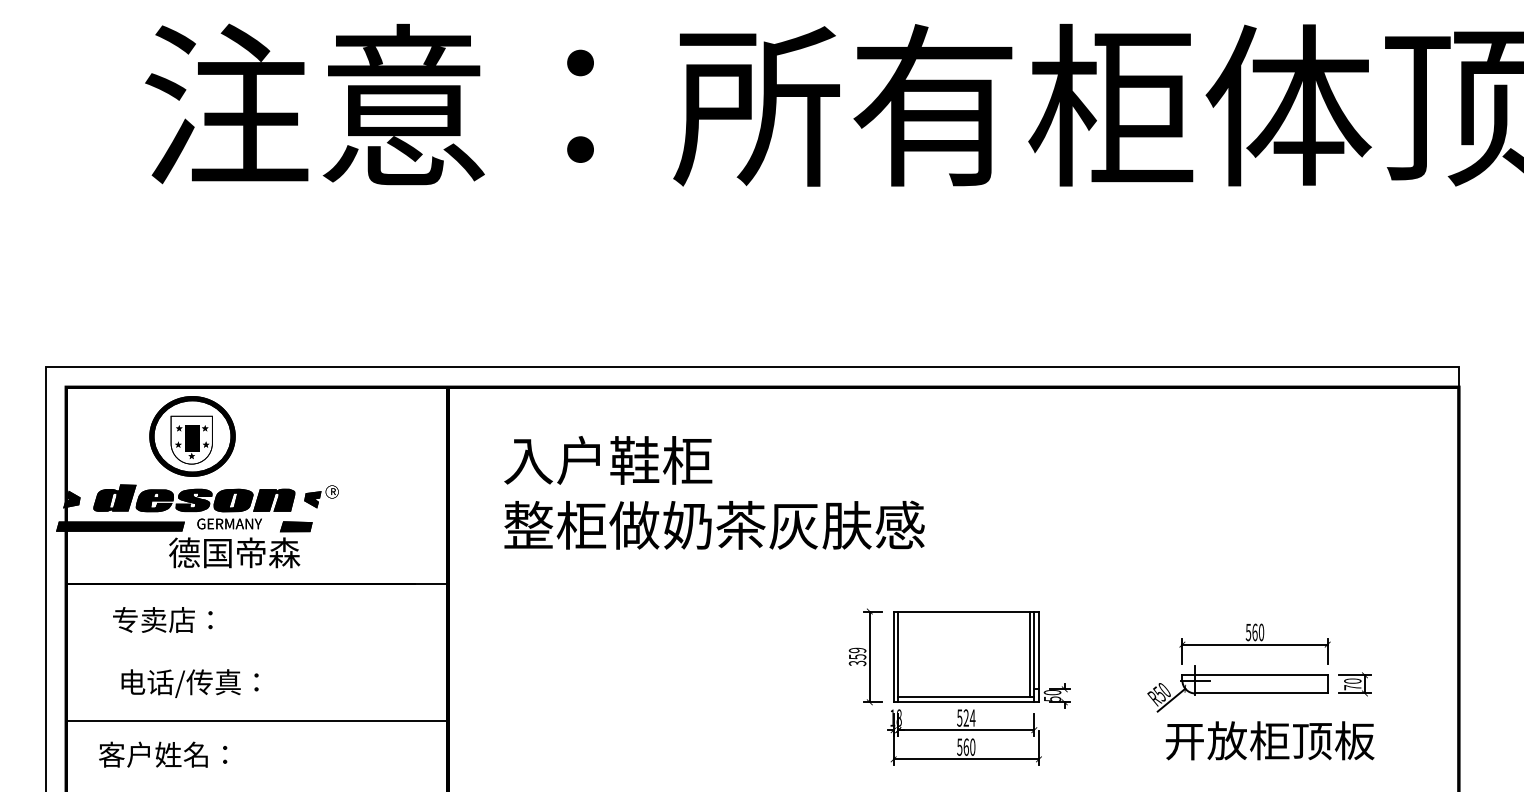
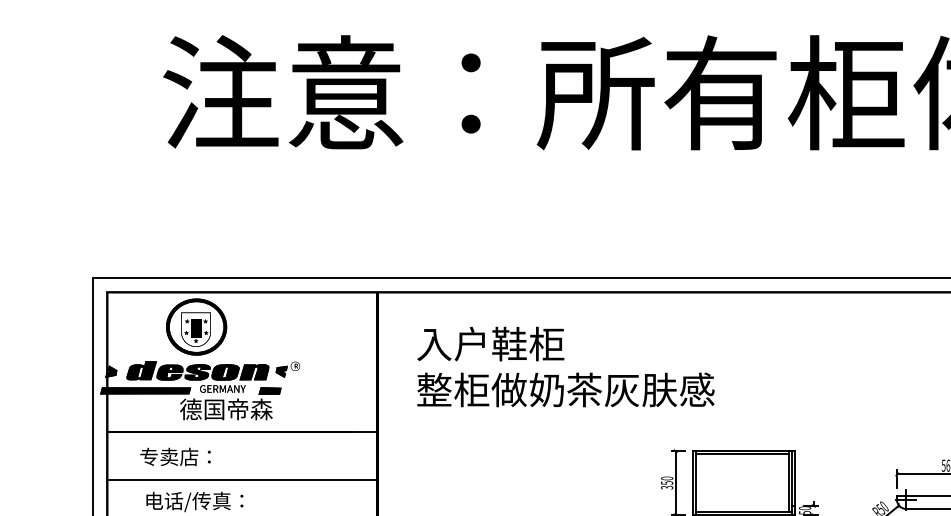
line: (963, 616) -> (742, 454), added
text: (857, 650) -> (667, 478), 359 -> 350
line: (257, 652) -> (242, 479), added

